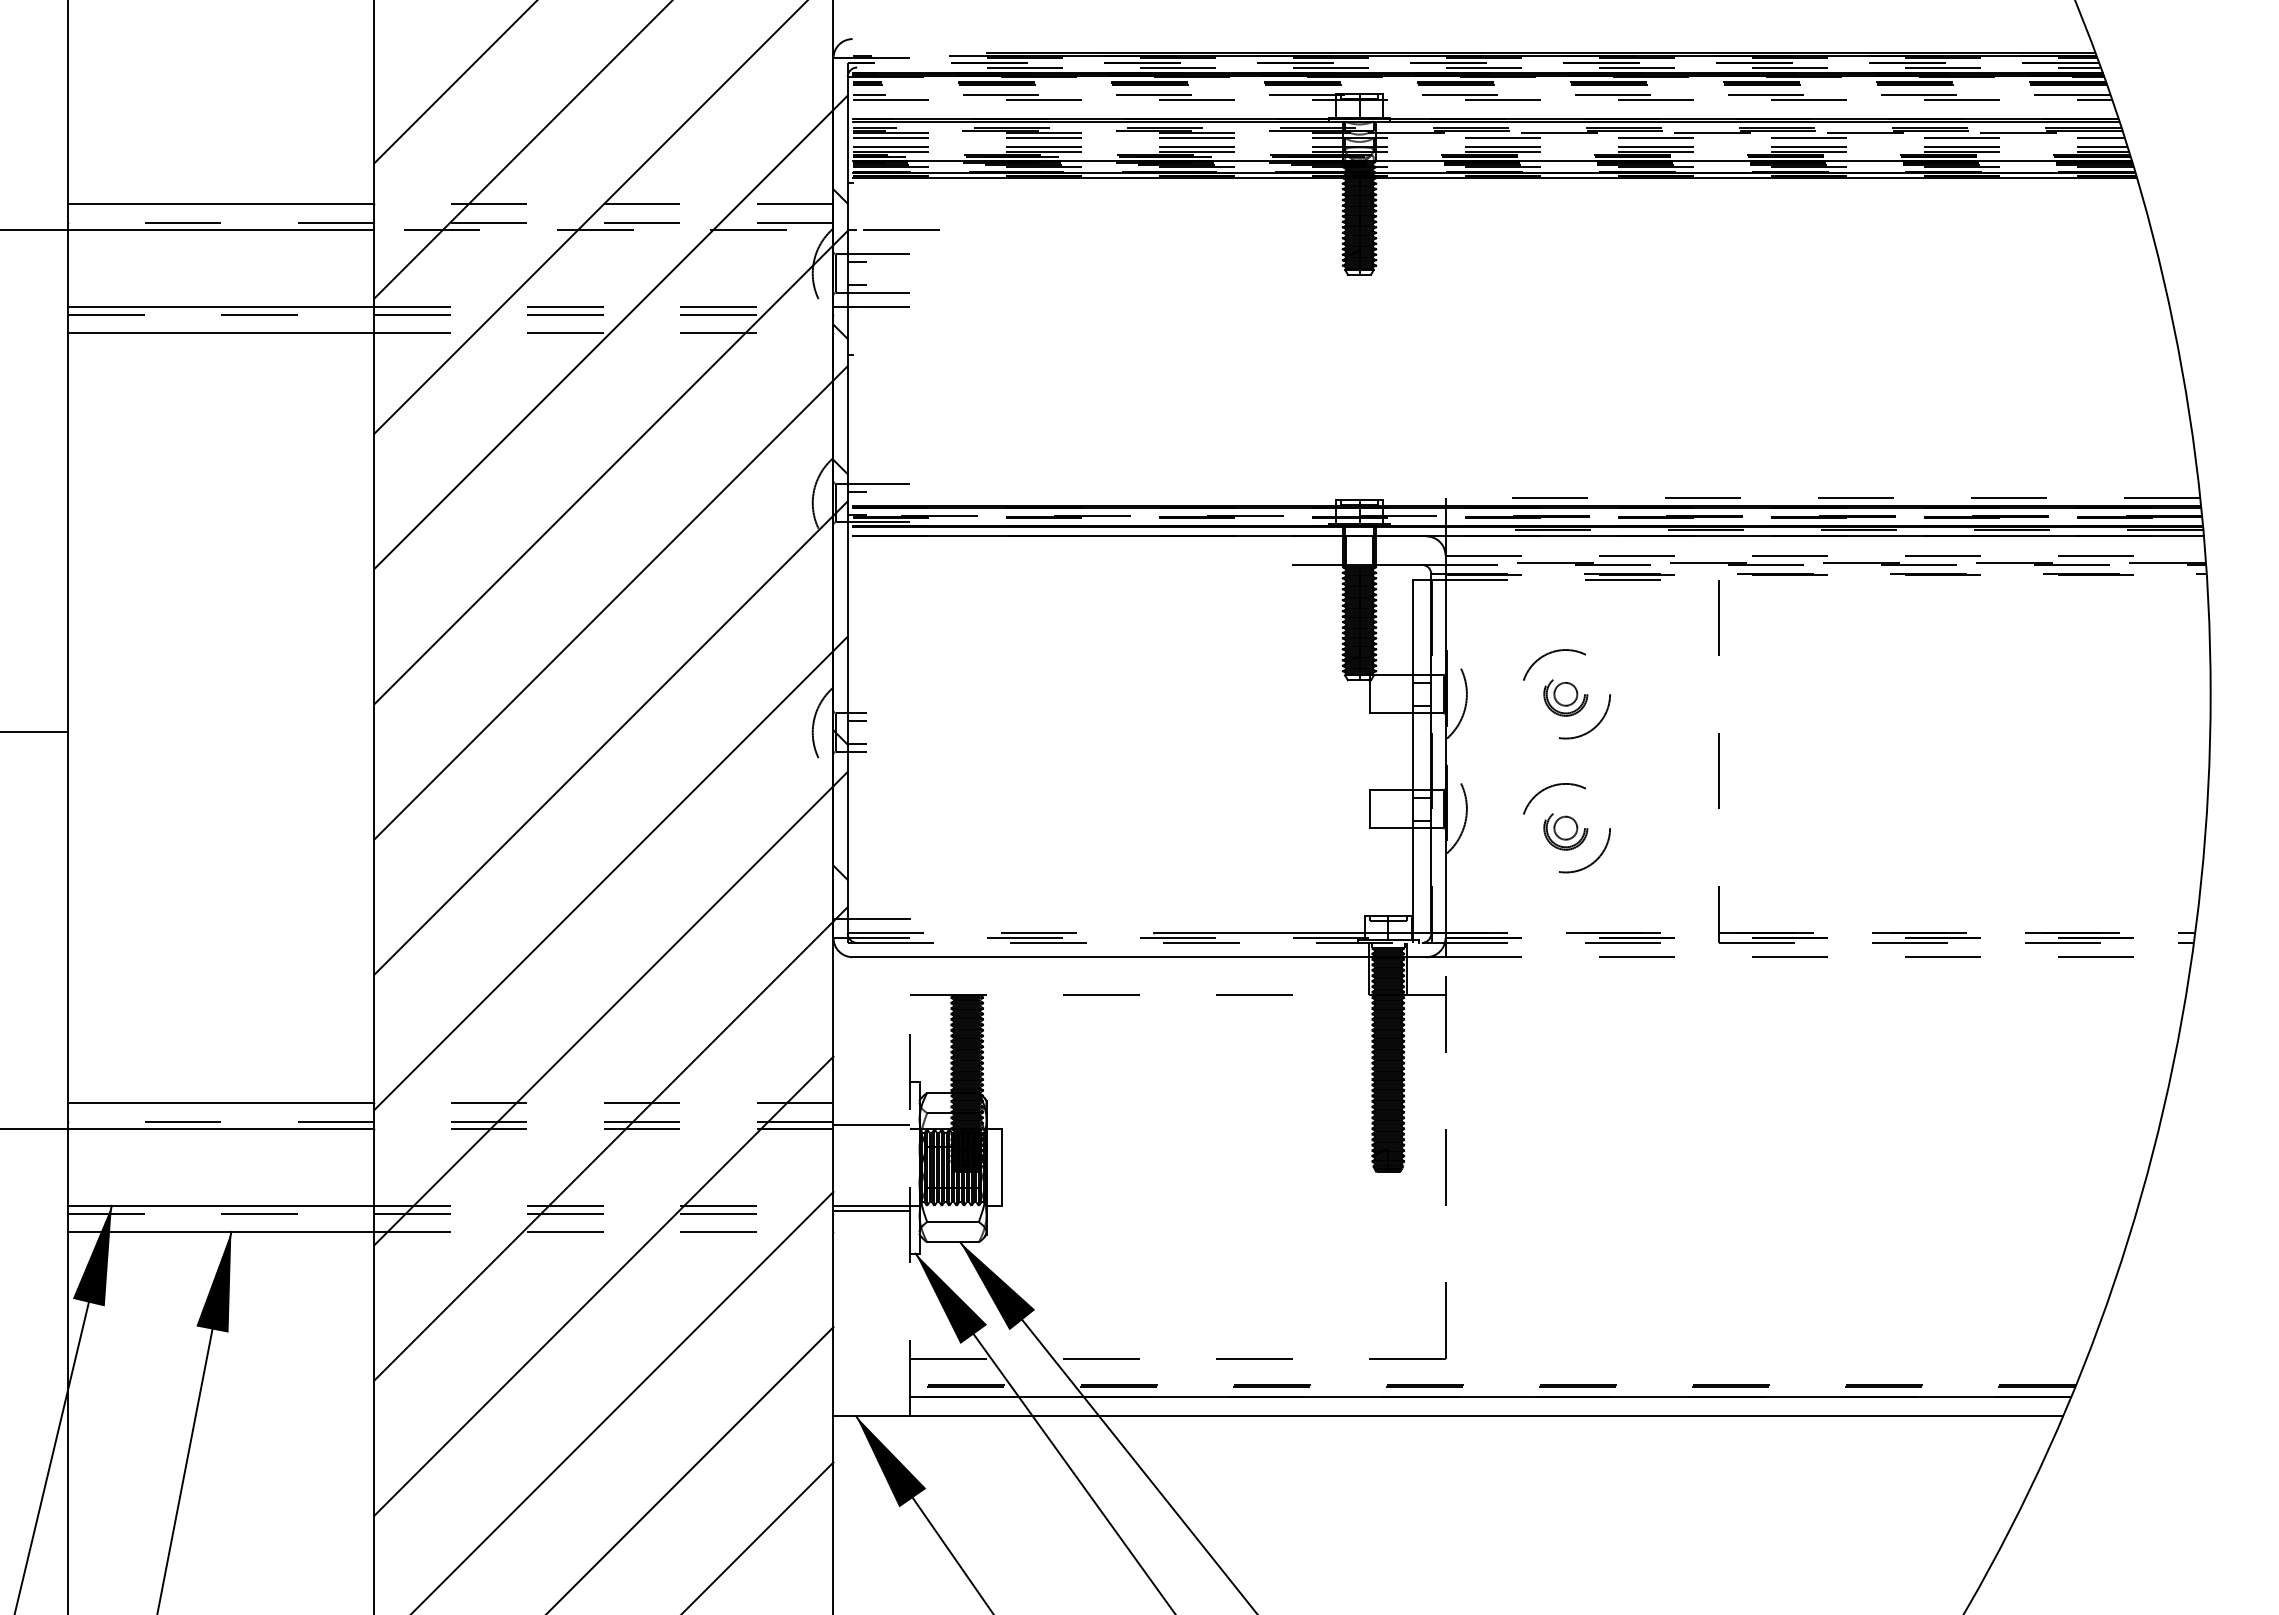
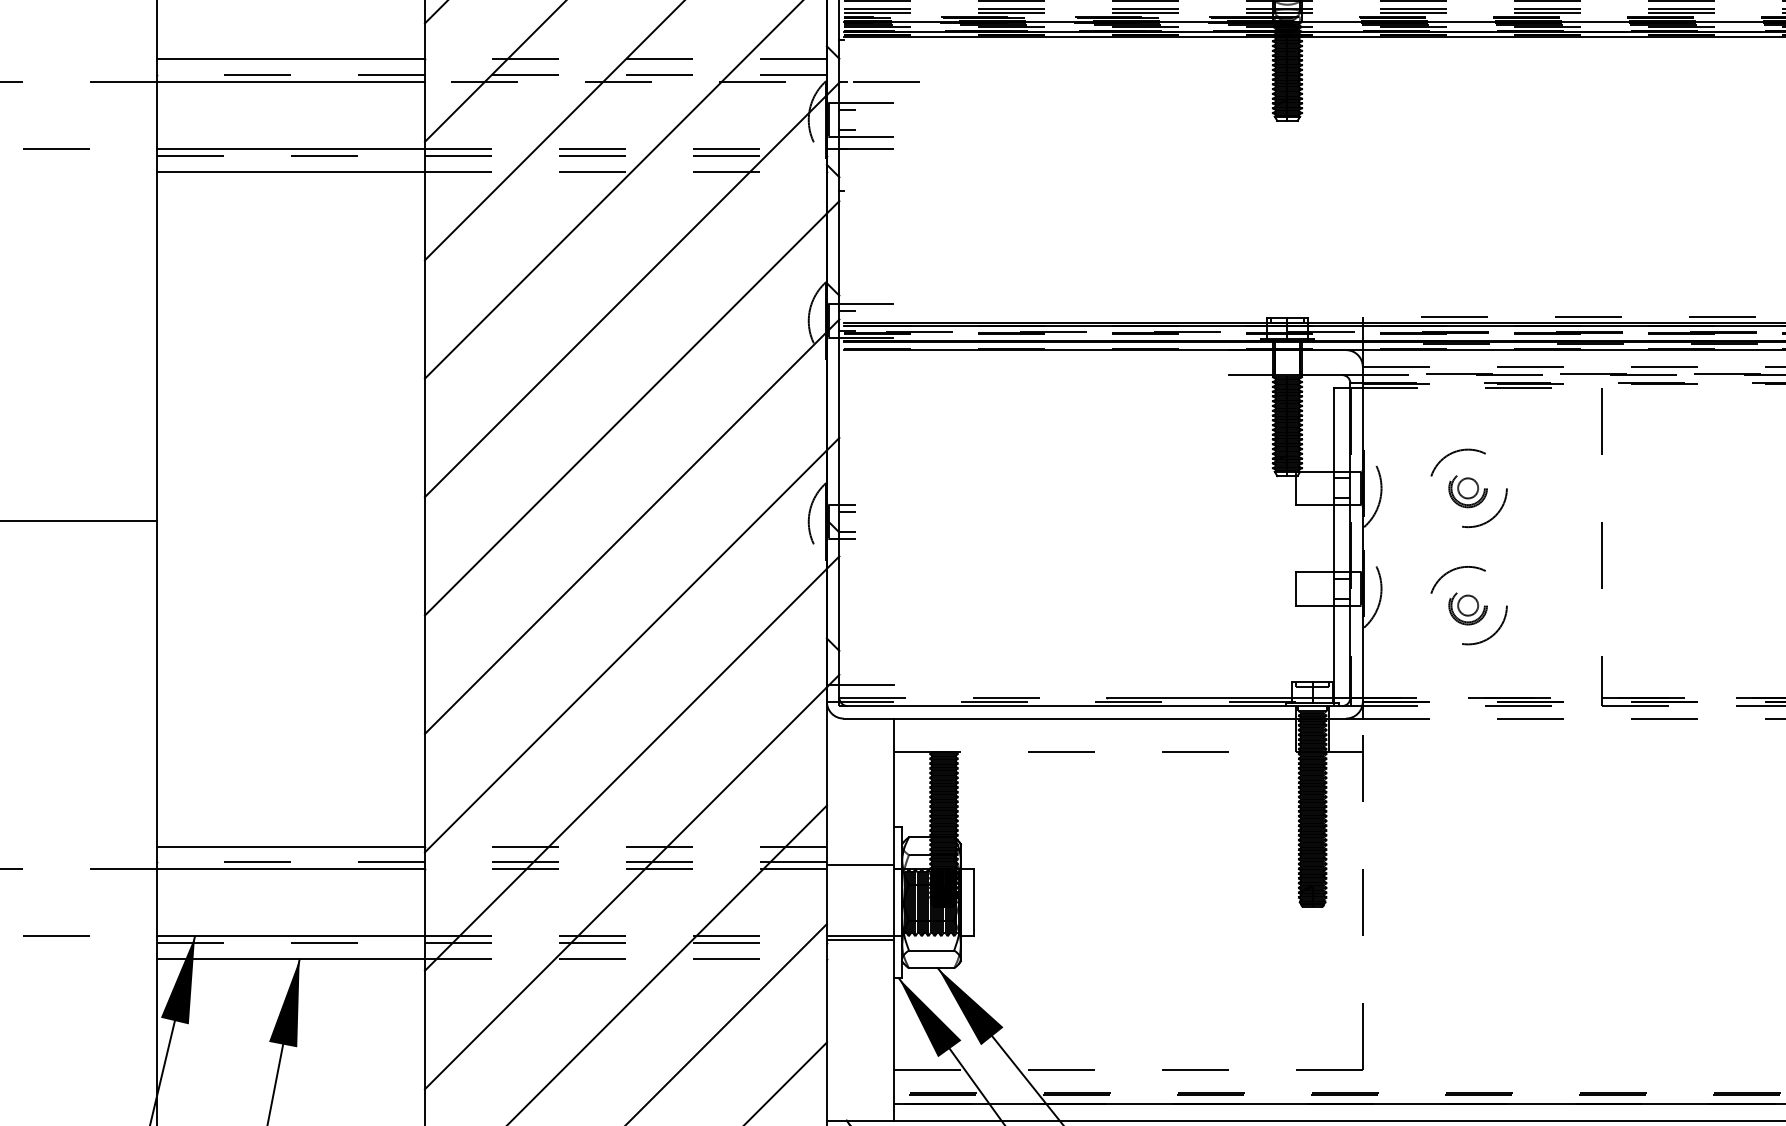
line: (1140, 942) -> (1095, 705), dashed -> solid
line: (910, 1186) -> (894, 919), dashed -> solid

